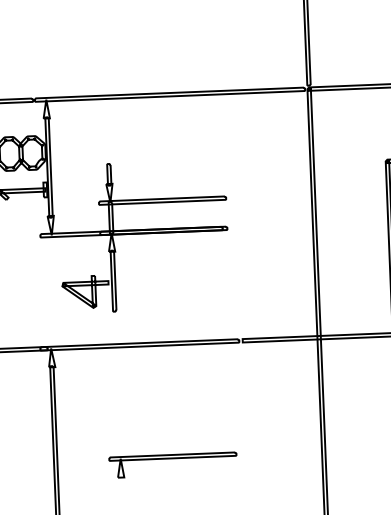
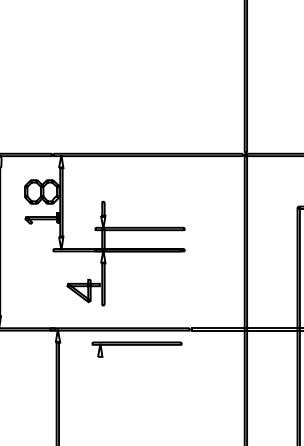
part: (172, 465) -> (136, 349), moved

